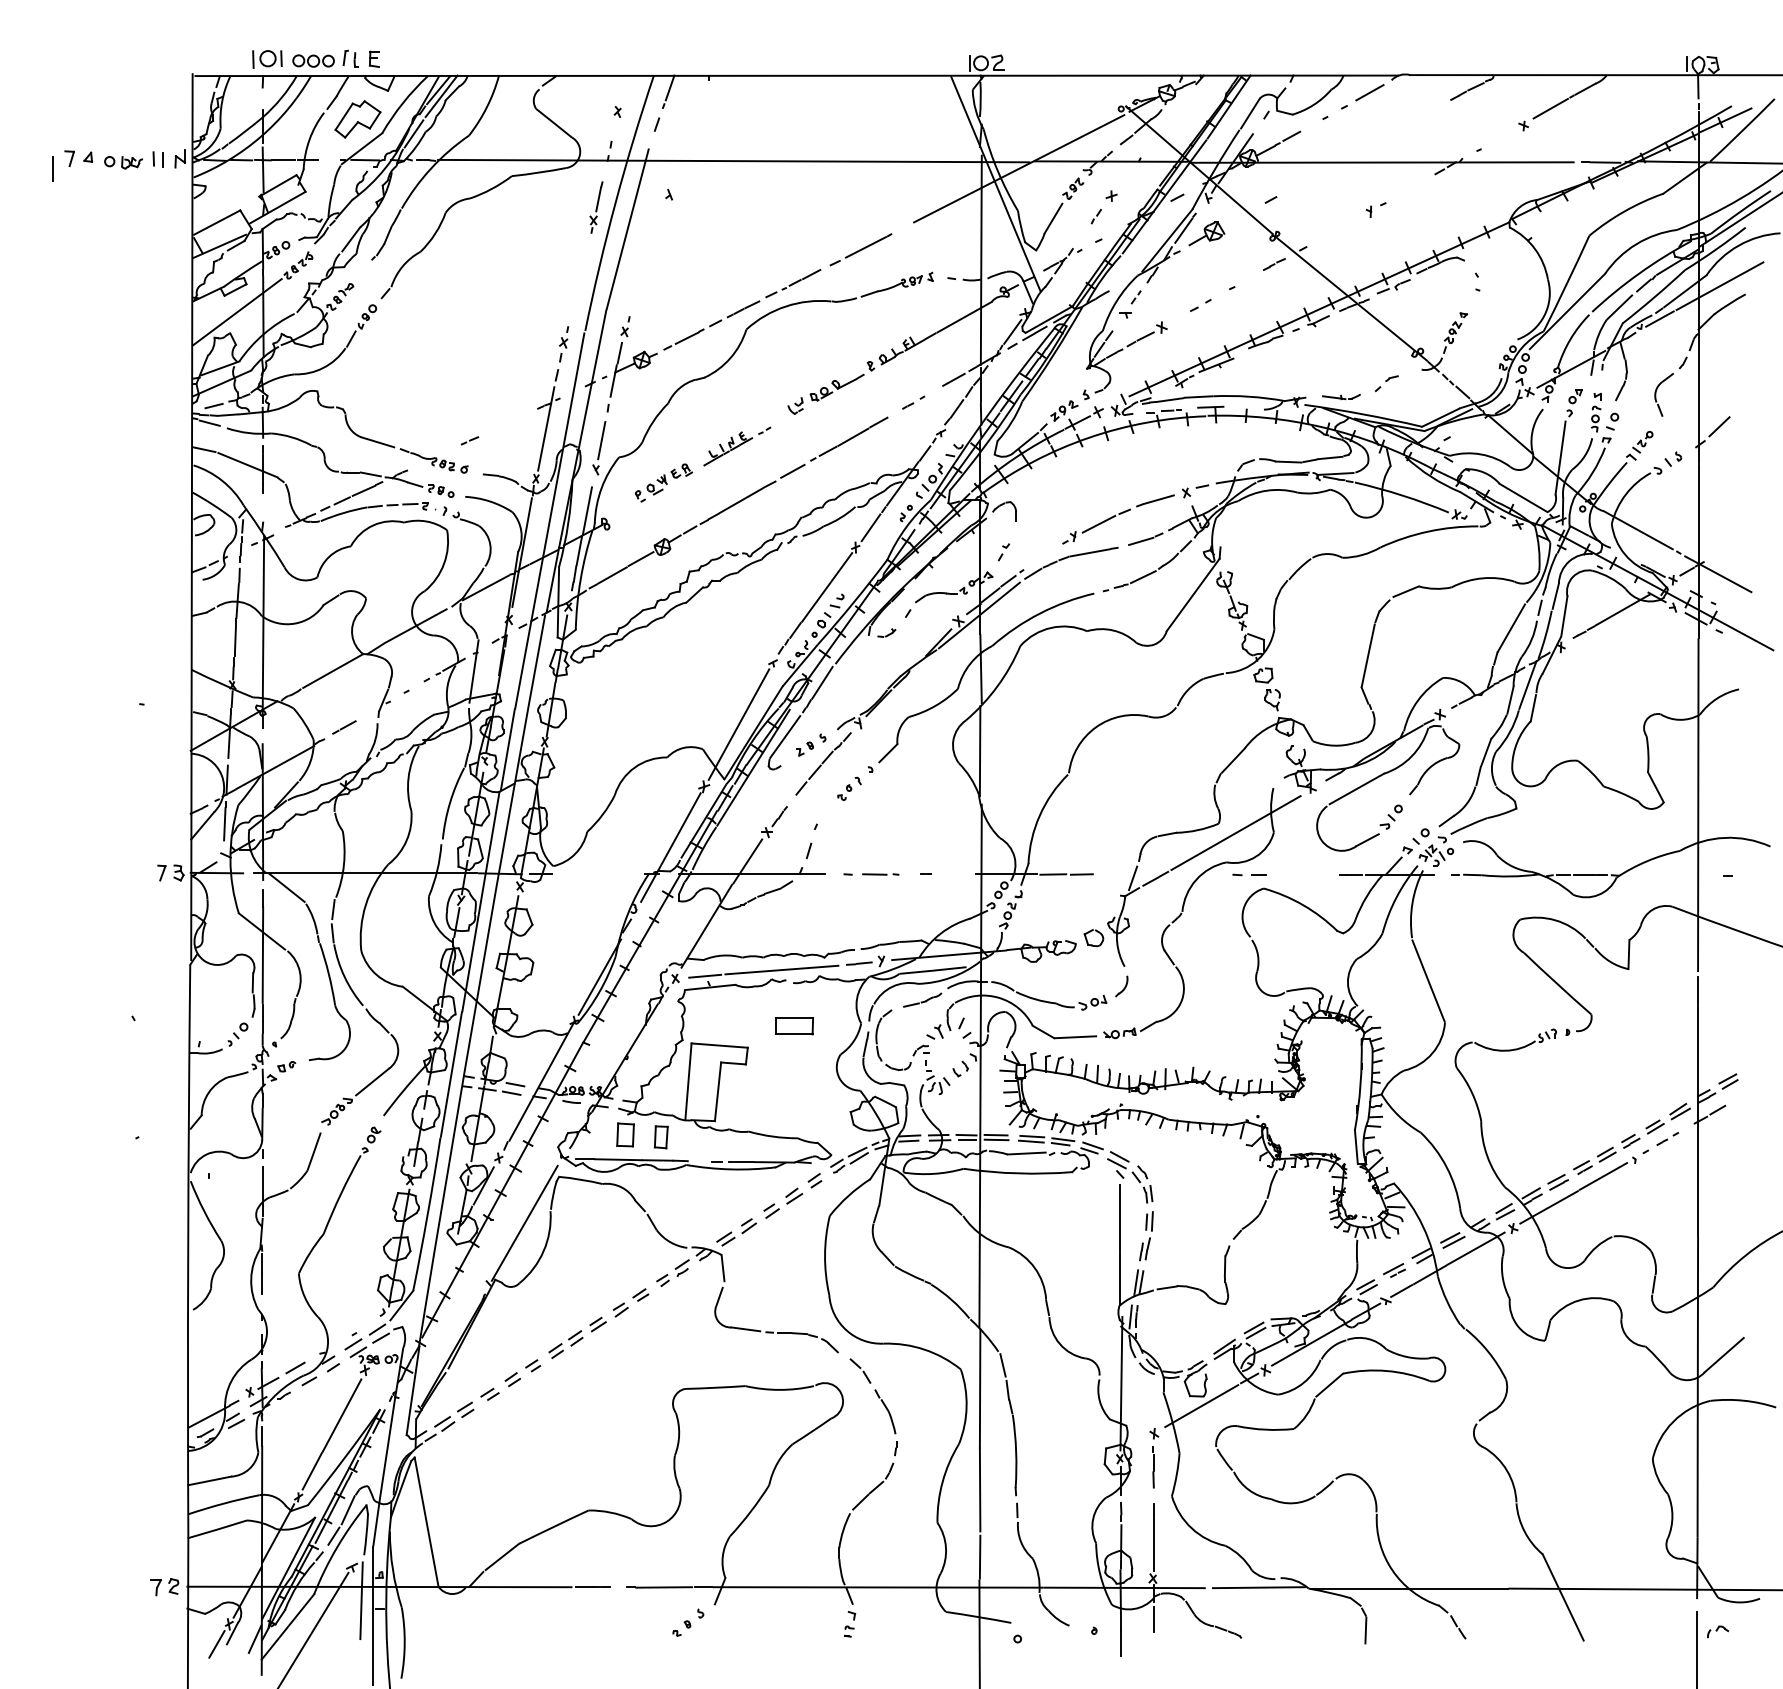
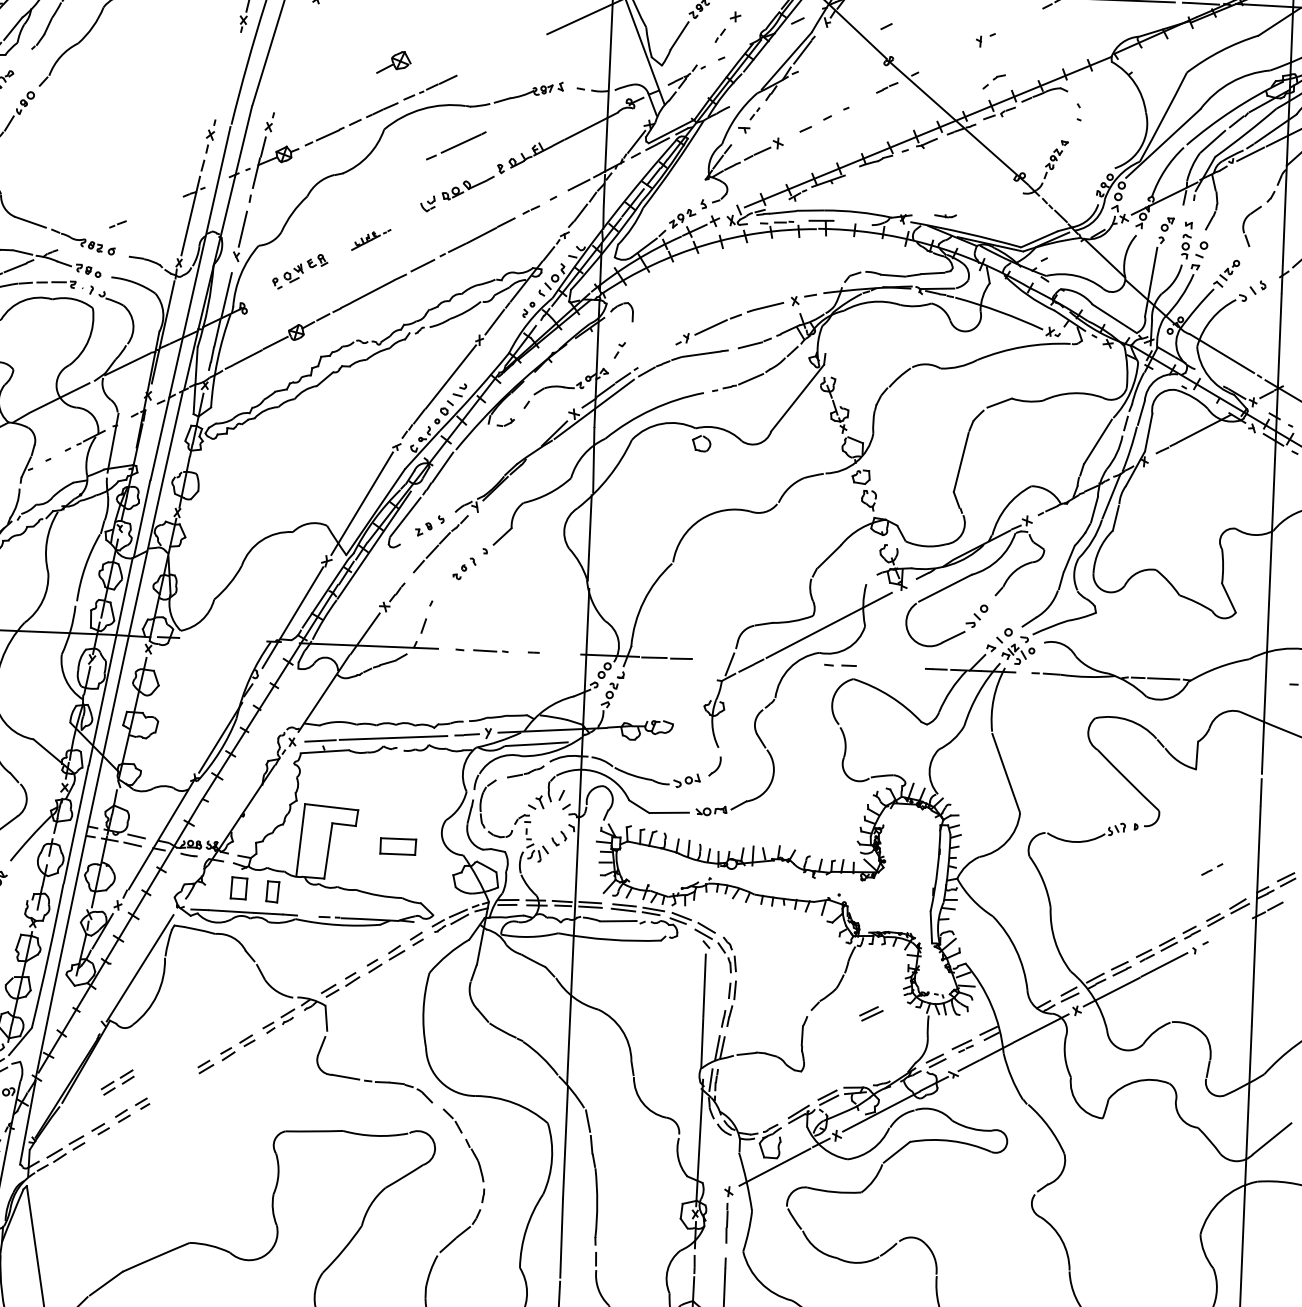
part: (1206, 233) -> (393, 62), moved
line: (860, 249) -> (455, 145), moved
part: (1200, 305) -> (815, 123), size x1.6
part: (1386, 383) -> (993, 81), moved
part: (1341, 396) -> (945, 215), size x0.6
part: (913, 402) -> (539, 204), size x1.6
part: (737, 446) -> (371, 239), size x0.6
part: (1087, 939) -> (695, 444), moved
part: (794, 1026) -> (398, 846), moved
part: (1667, 1138) -> (1212, 869), moved
part: (1452, 1240) -> (871, 1013), moved
part: (565, 1344) -> (117, 1082), moved

